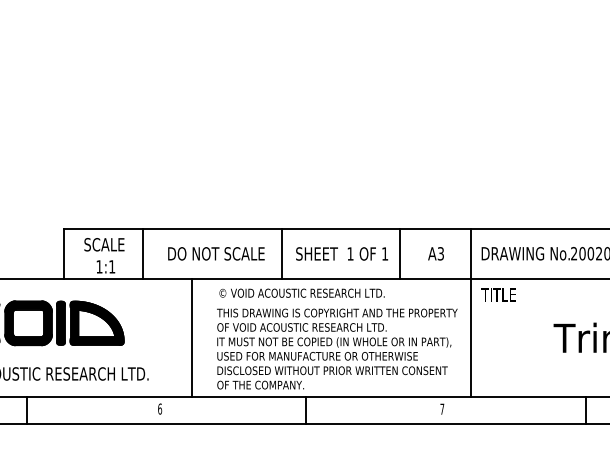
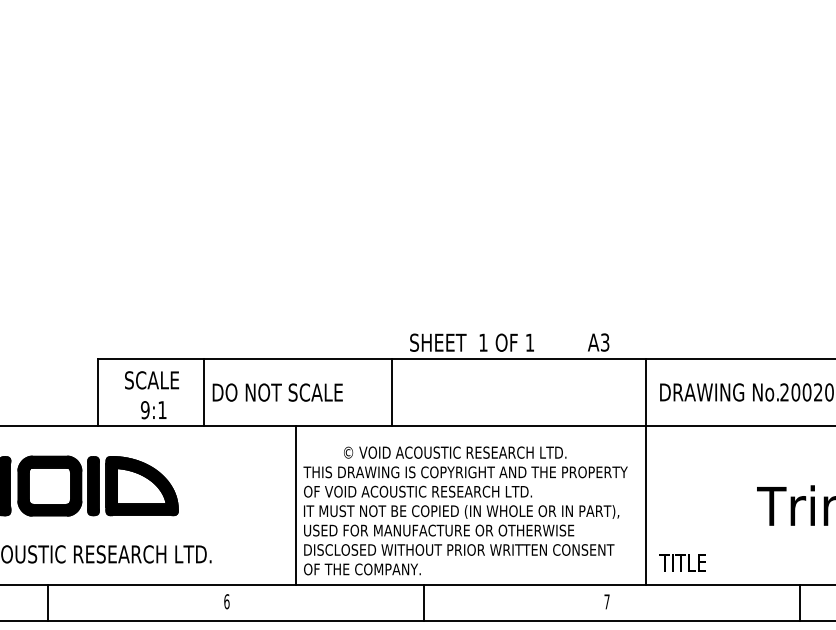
text: (216, 253) -> (277, 392), moved
text: (341, 253) -> (471, 342), moved
line: (399, 253) -> (549, 392), removed
text: (435, 253) -> (598, 342), moved
text: (99, 267) -> (145, 410), 1:1 -> 9:1
text: (302, 293) -> (455, 452), moved
text: (498, 294) -> (682, 562), moved
line: (192, 337) -> (296, 505), moved

